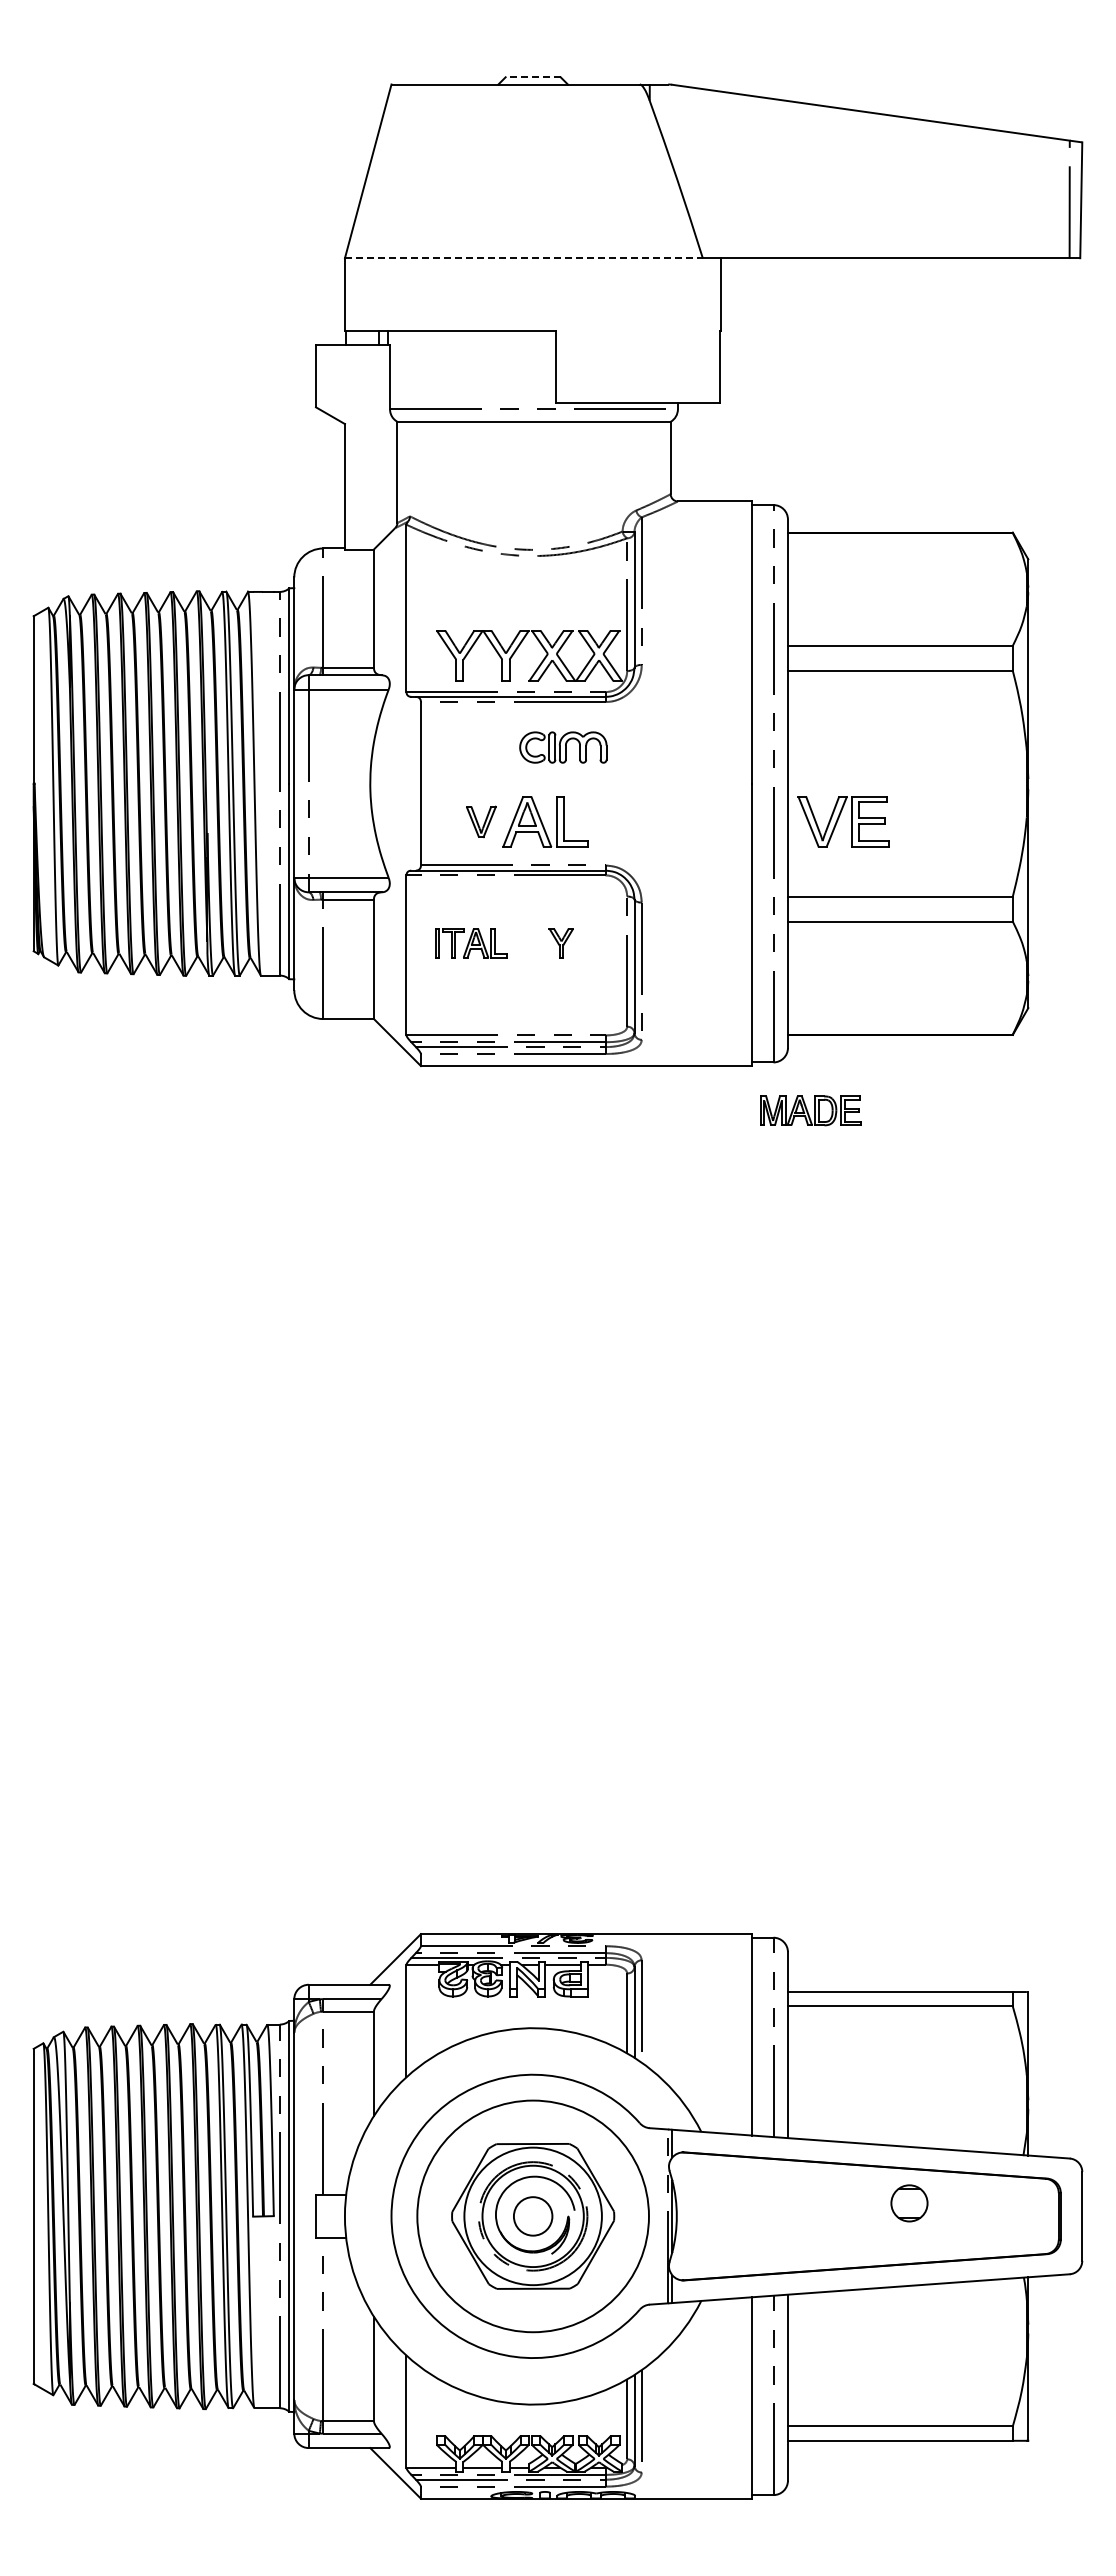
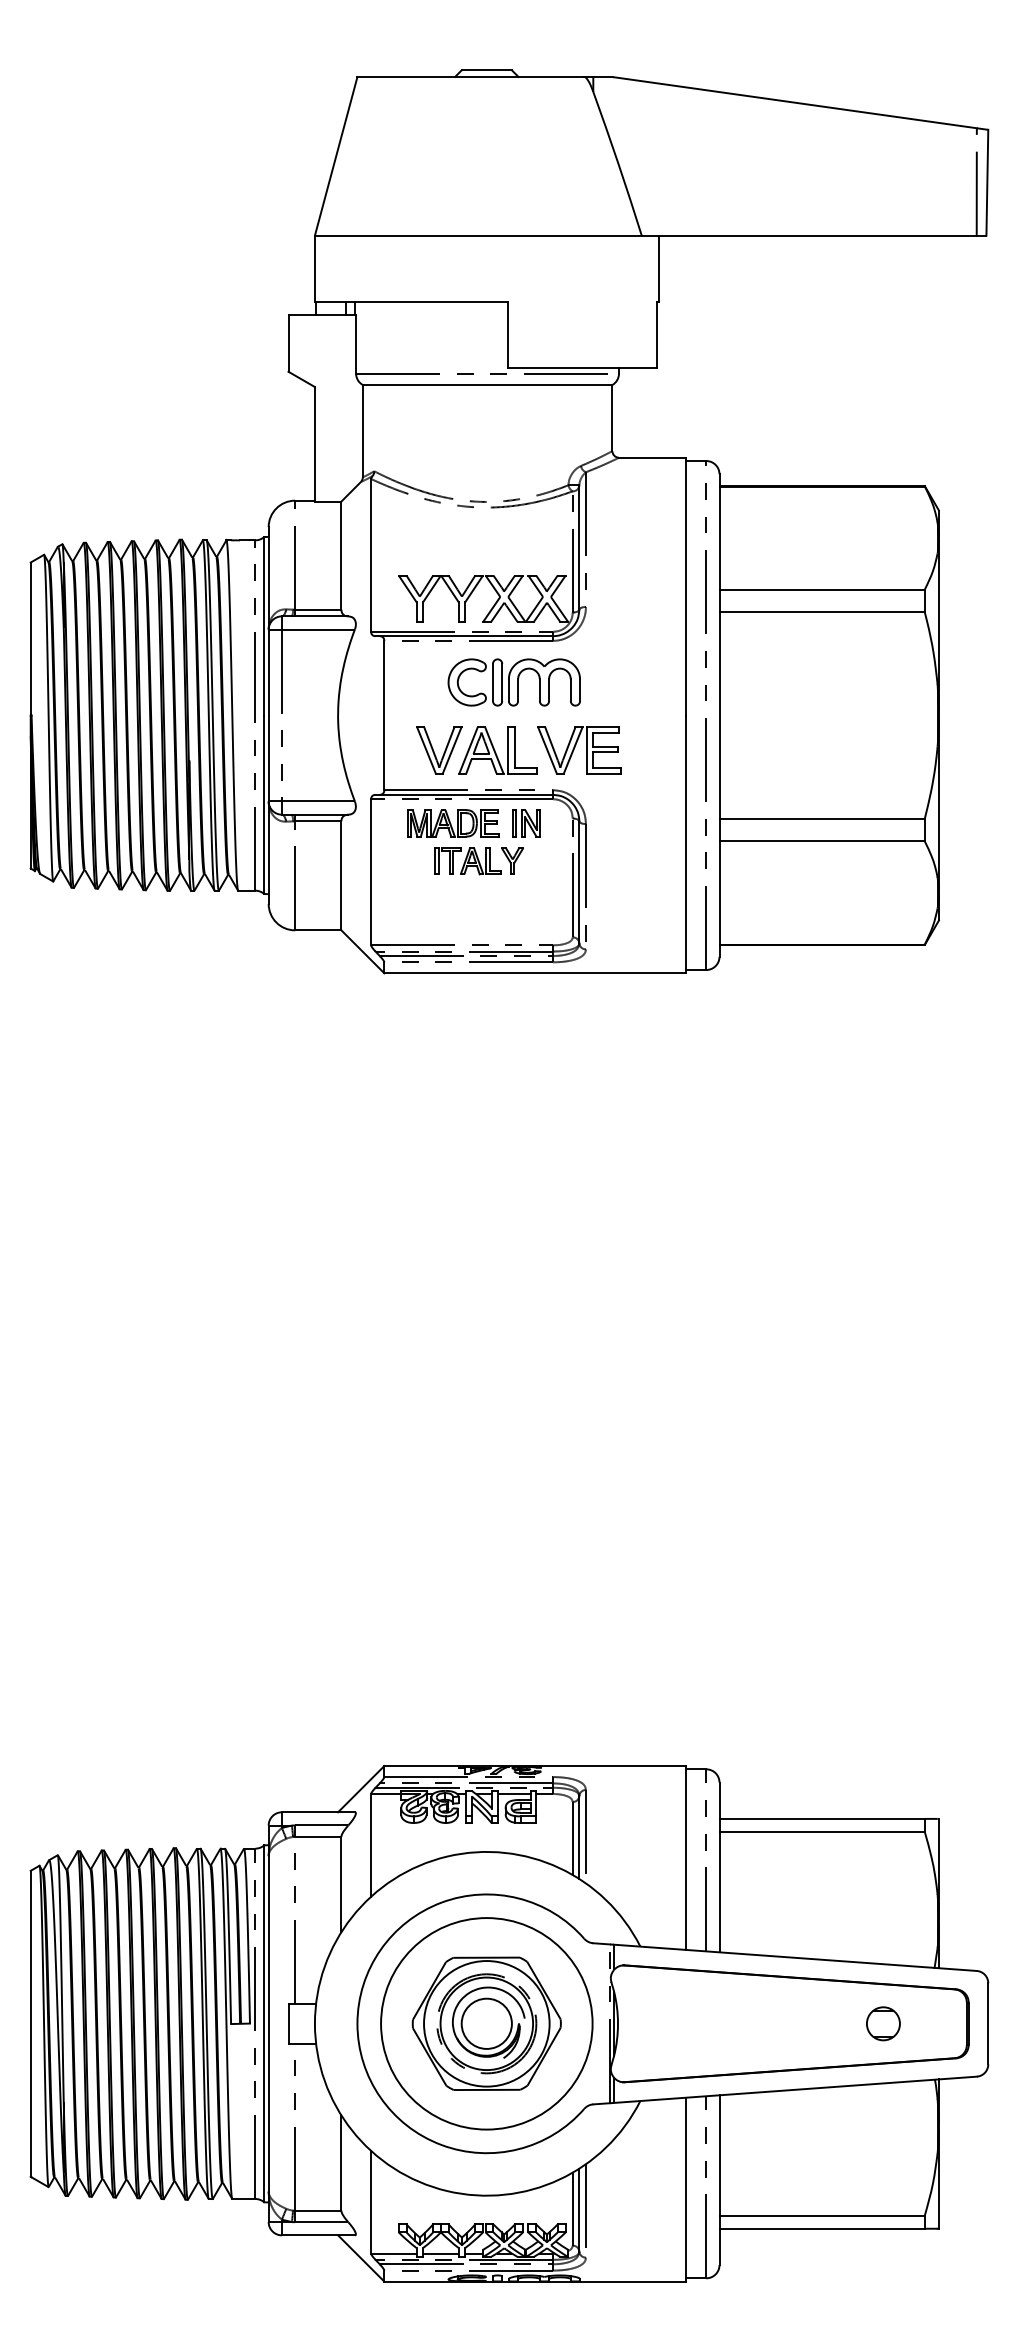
line: (533, 77) -> (487, 70), dashed -> solid
line: (523, 258) -> (477, 235), dashed -> solid
part: (563, 747) -> (514, 682), size x1.67
part: (481, 821) -> (439, 749), size x1.67
part: (843, 821) -> (579, 749), moved
part: (576, 901) -> (526, 823), added
part: (471, 943) -> (467, 861), moved
part: (810, 1110) -> (453, 823), moved
part: (909, 2203) -> (883, 2023), moved
circle: (532, 2215) -> (486, 2022), size x1.43

